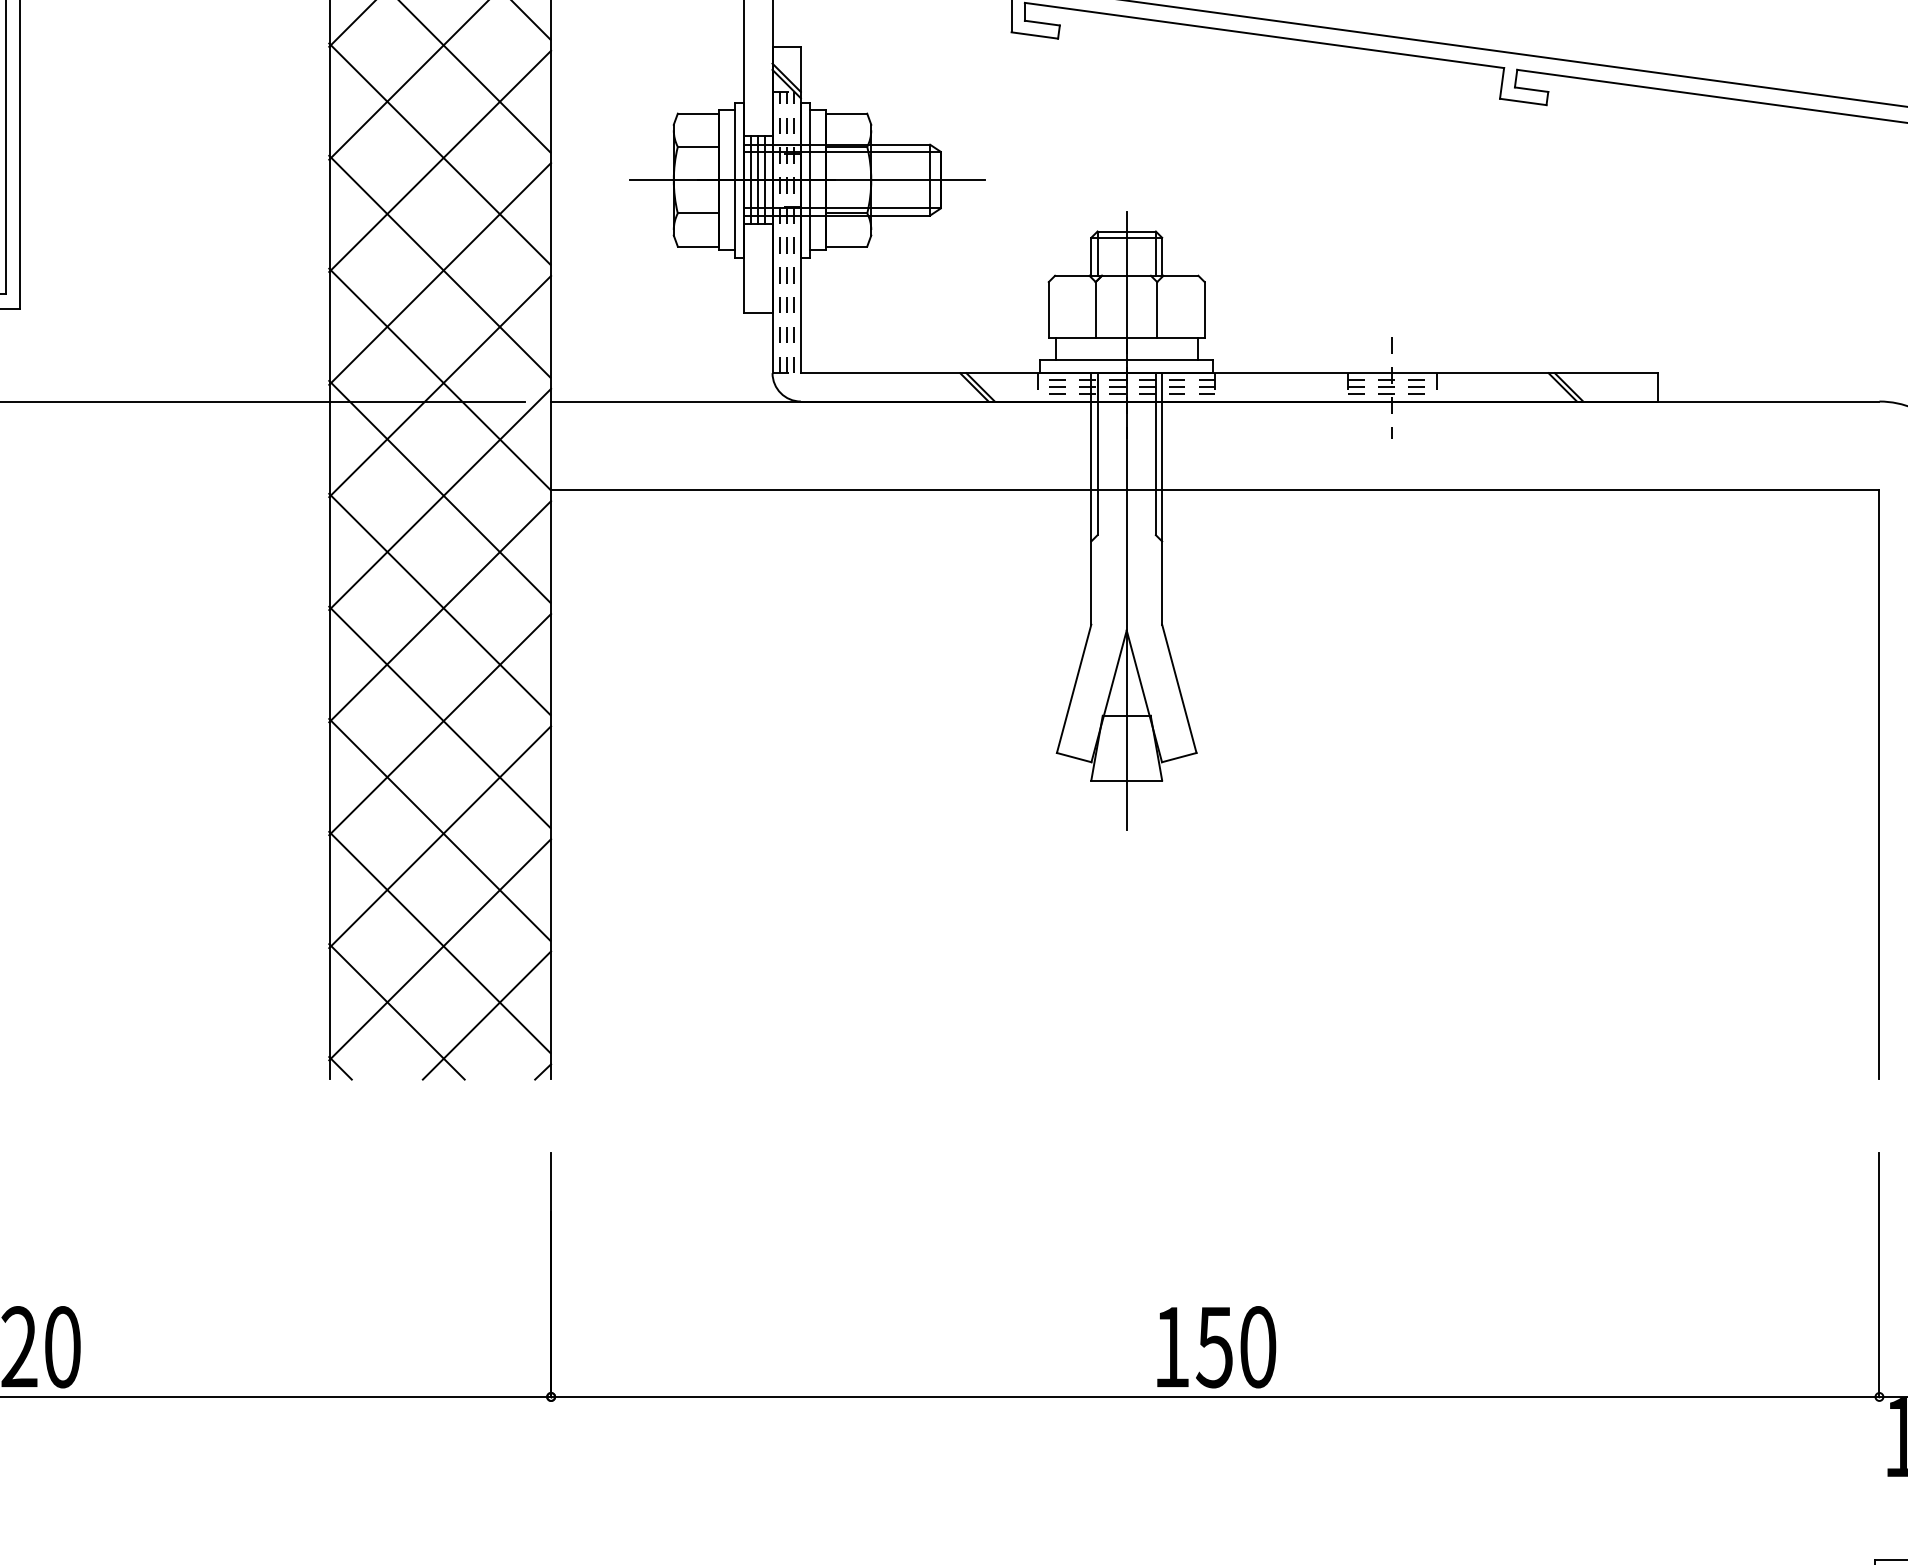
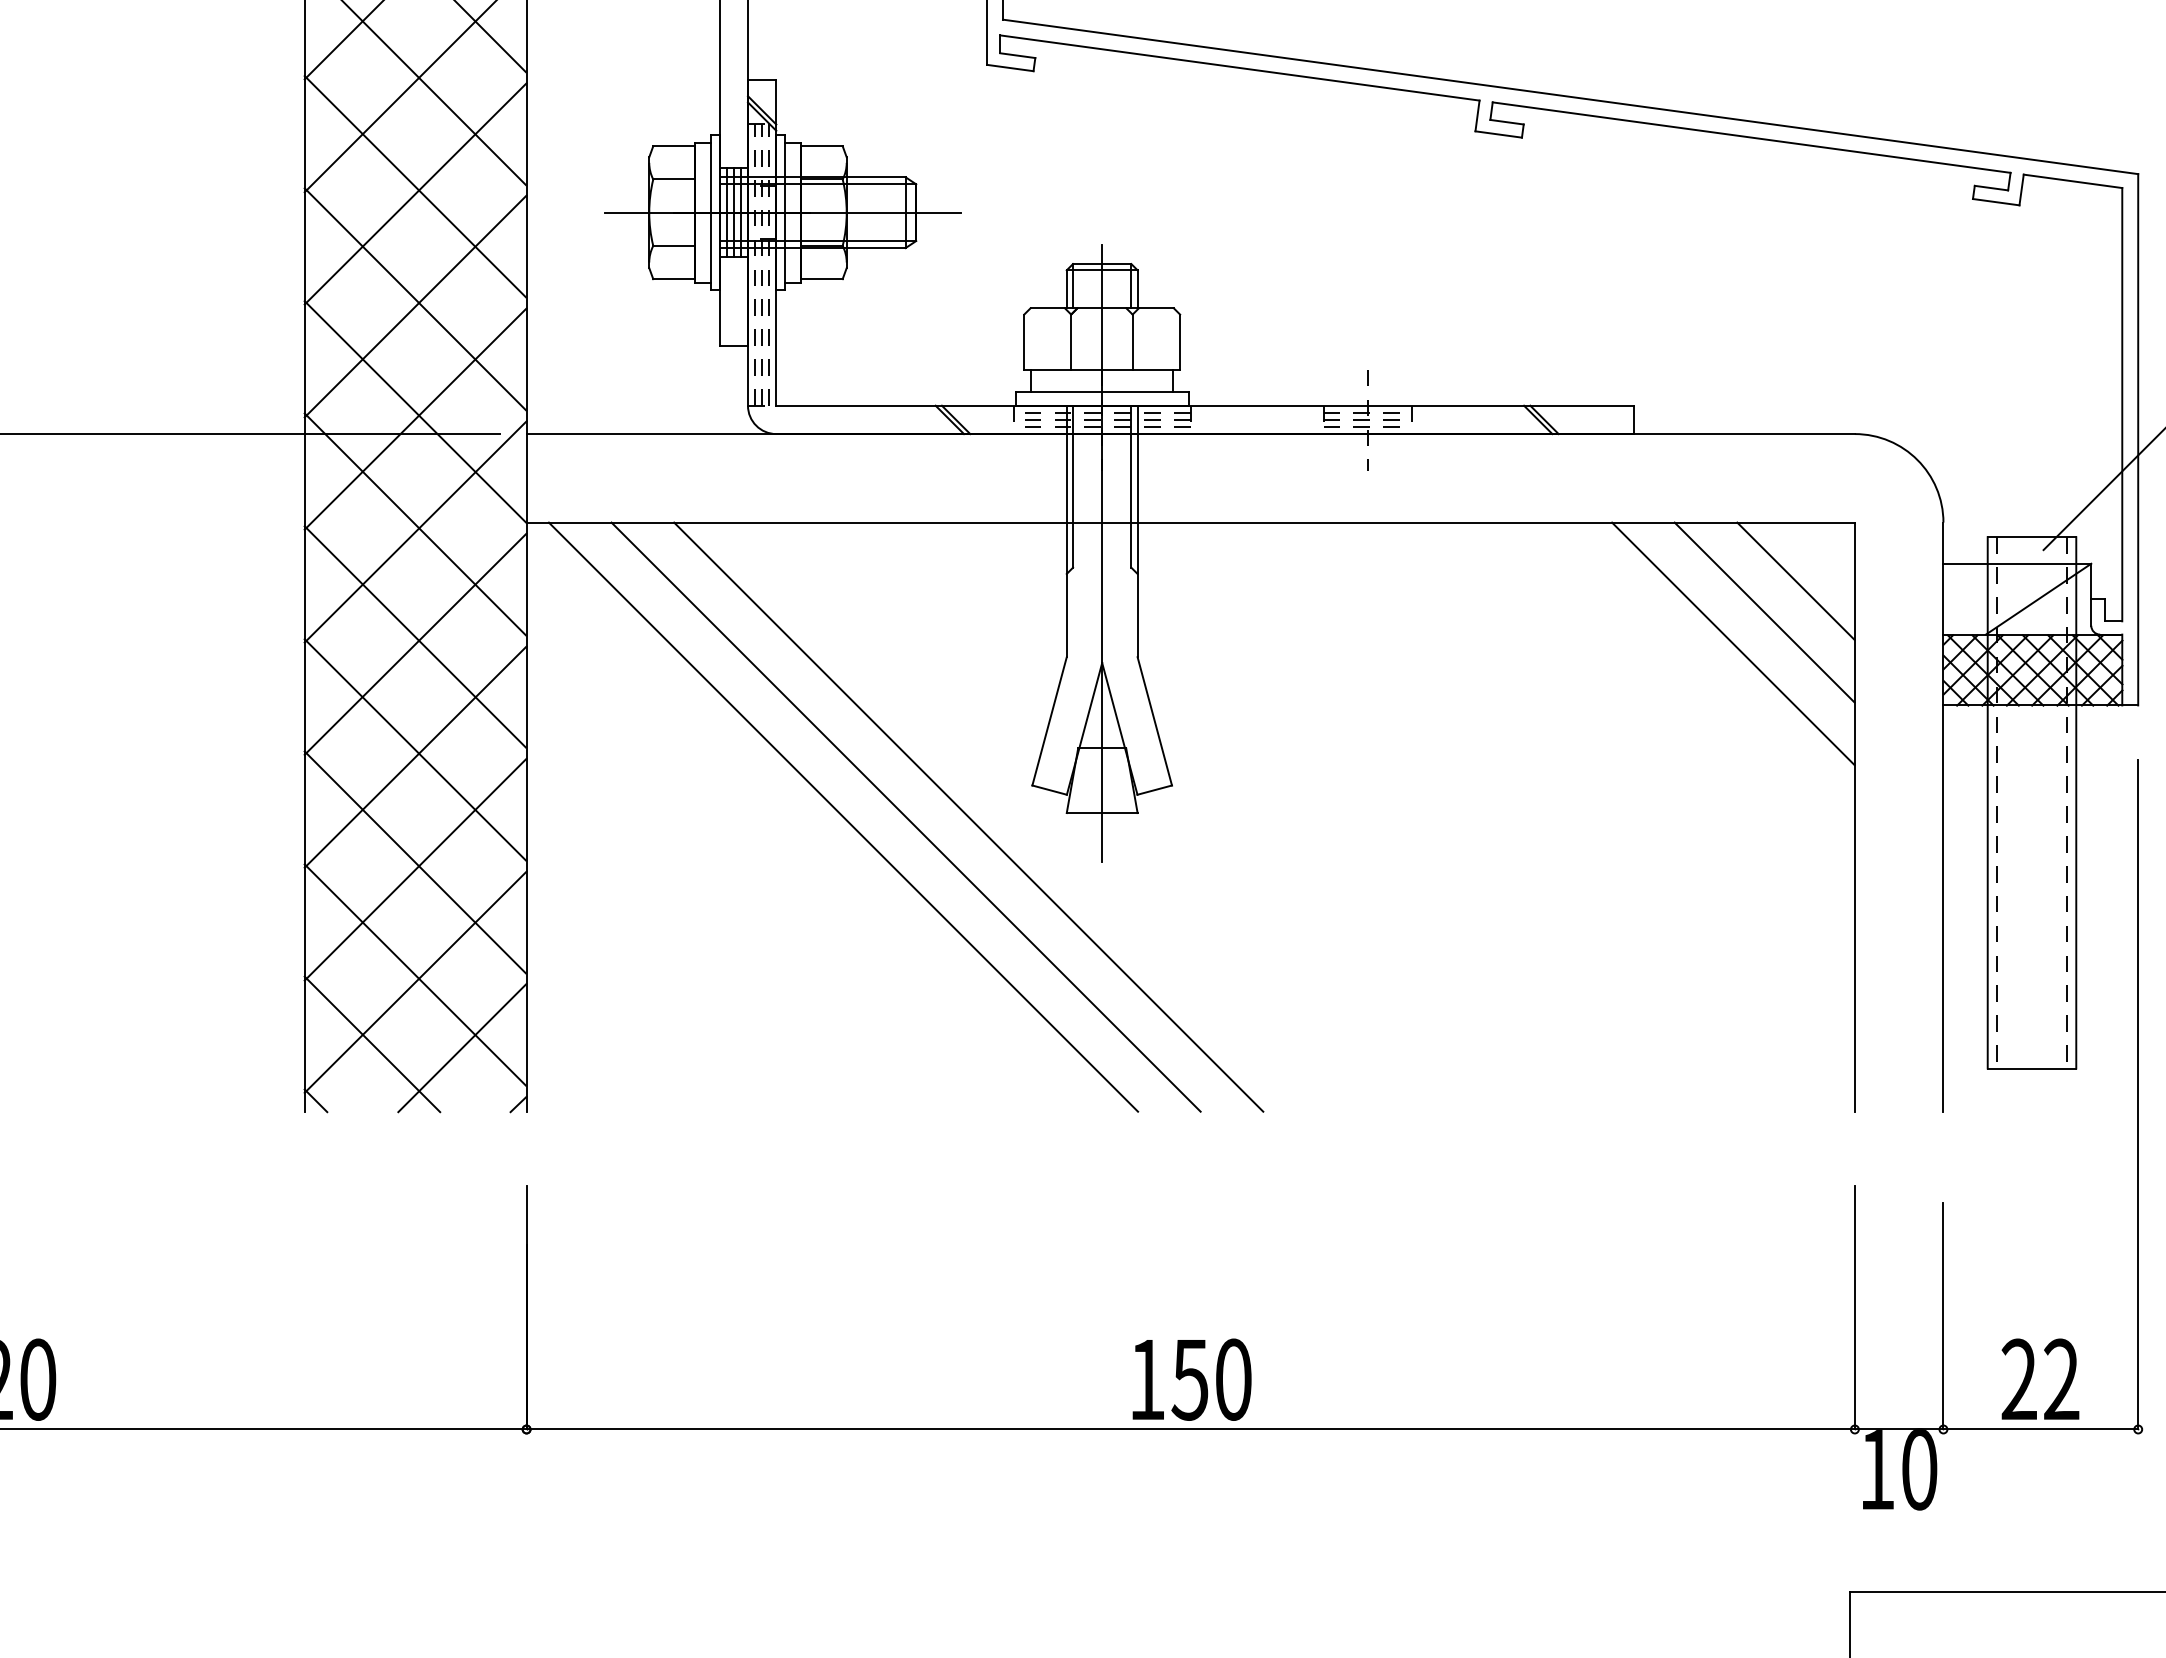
line: (1820, 547) -> (1795, 580), added
line: (1789, 579) -> (1764, 612), added
line: (1758, 610) -> (1733, 643), added
line: (868, 783) -> (843, 816), added
line: (930, 783) -> (905, 816), added
line: (993, 783) -> (968, 816), added

